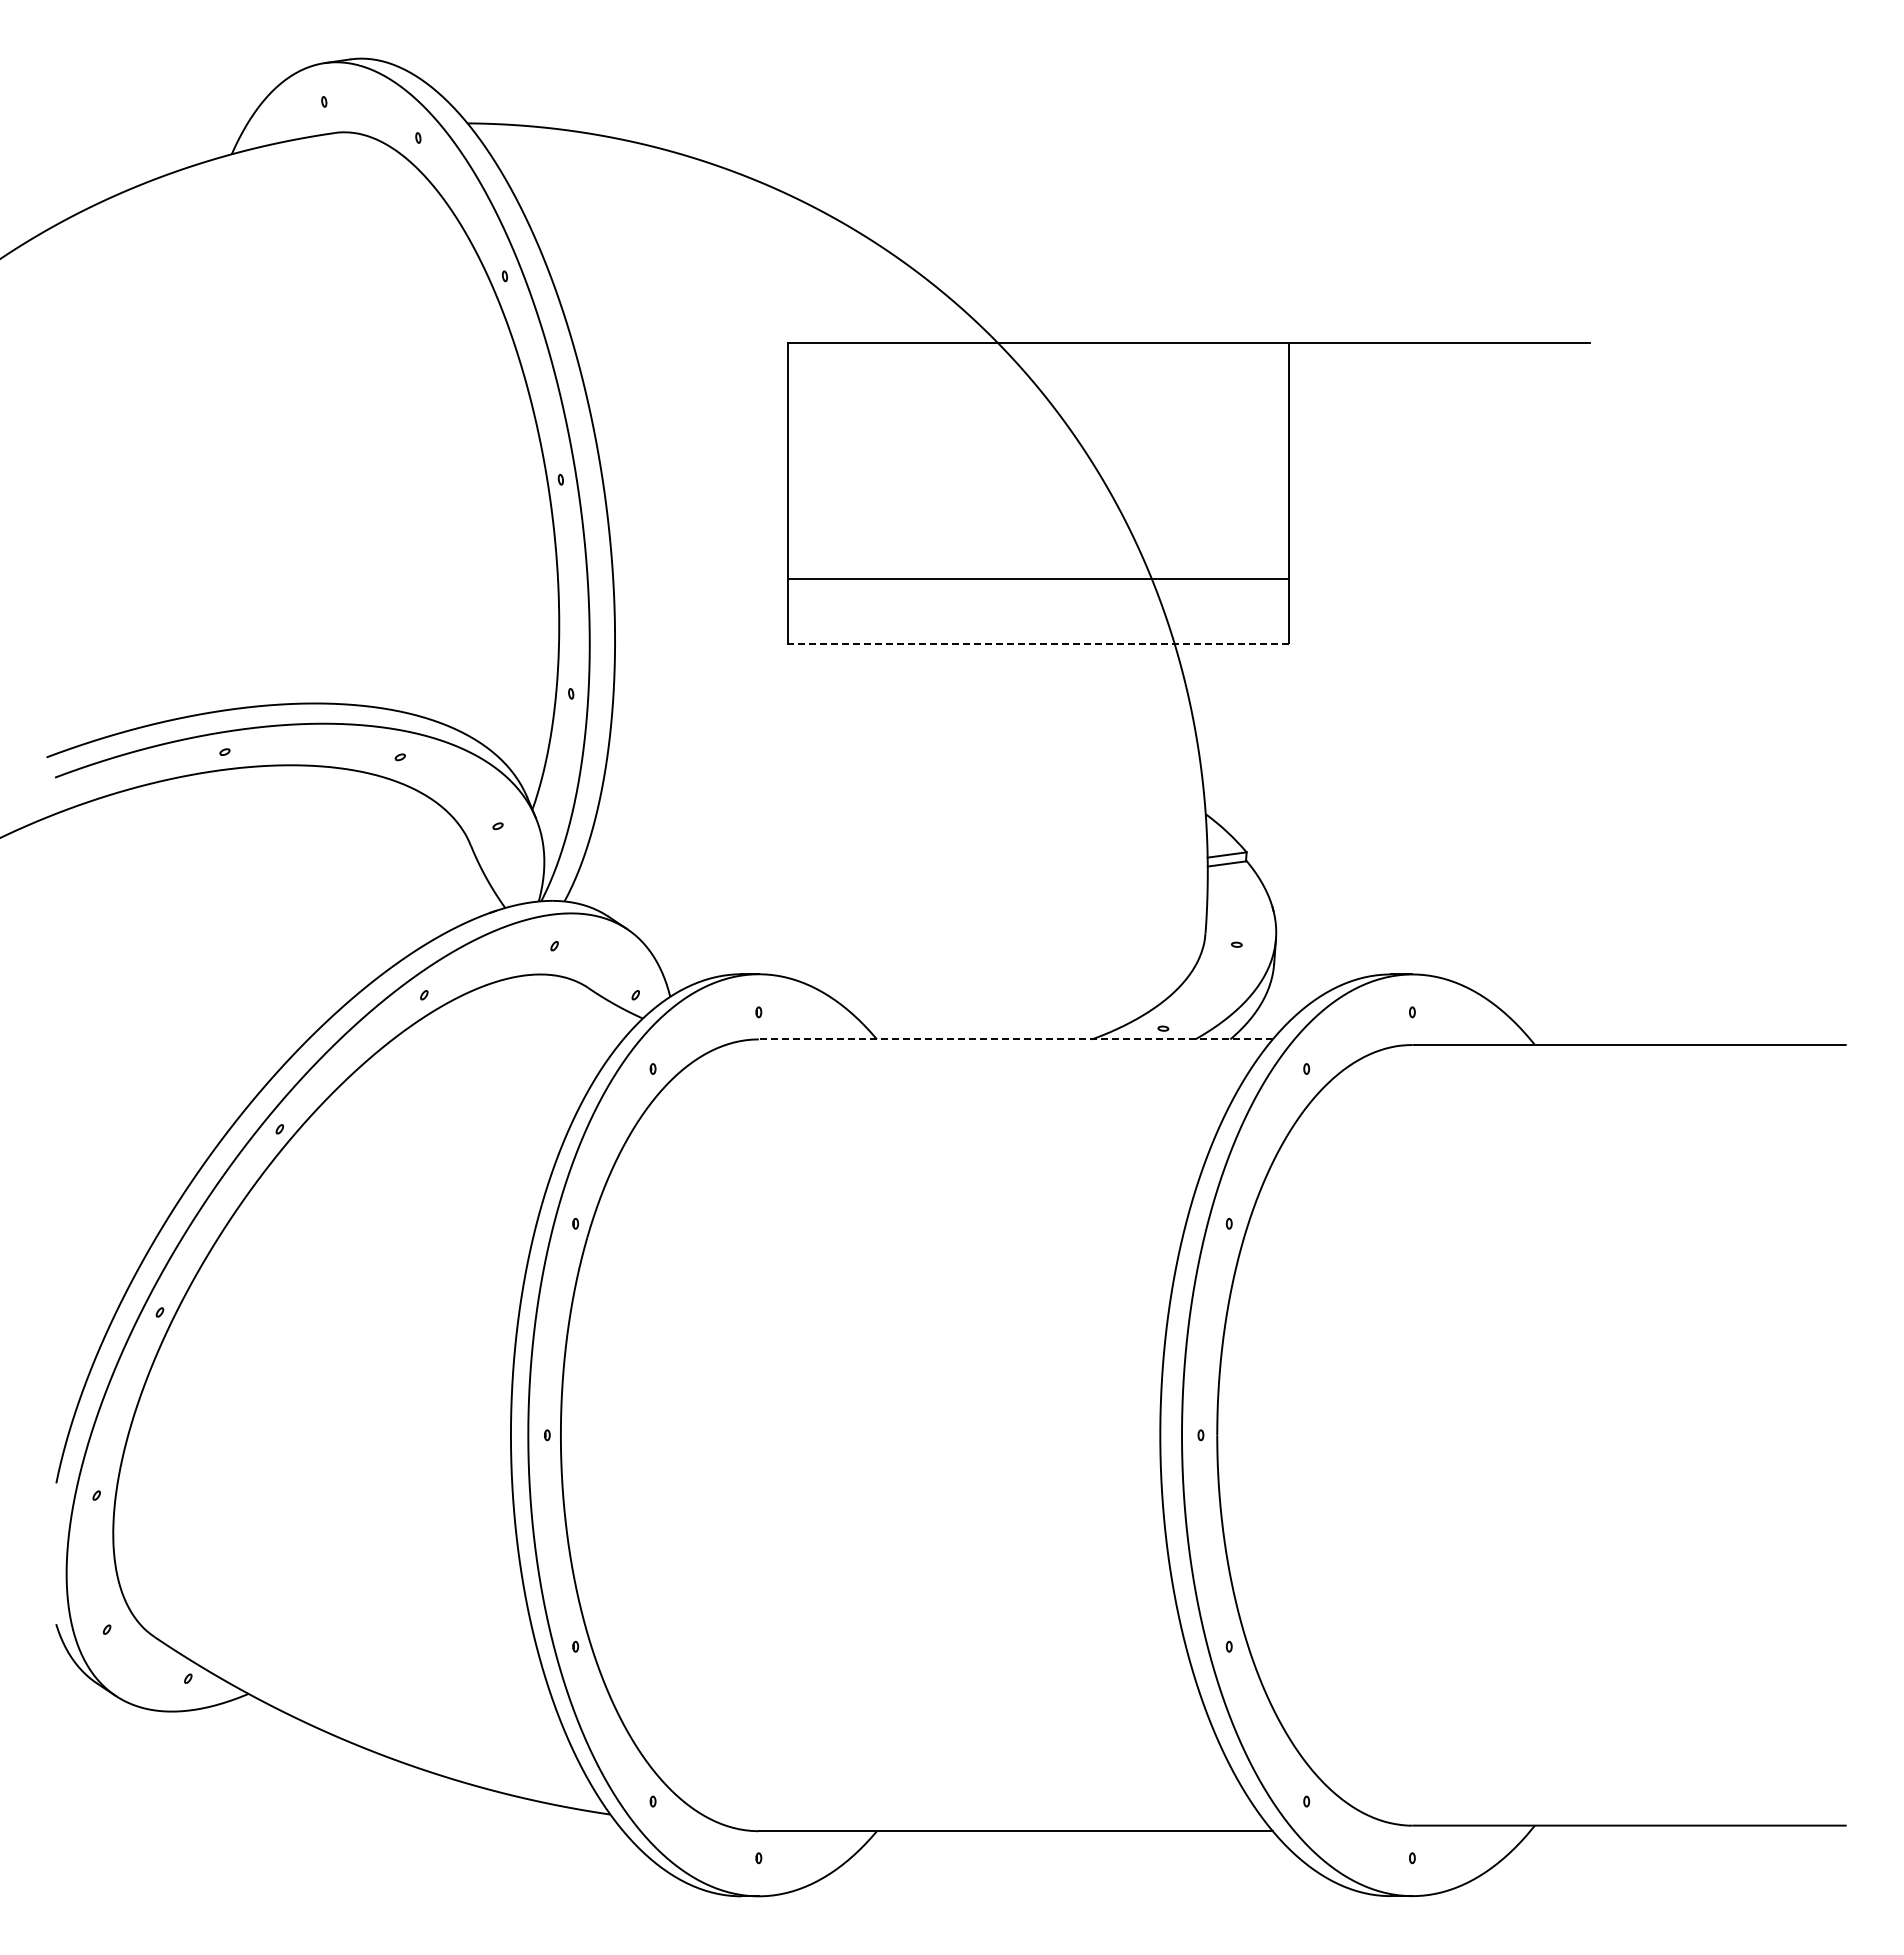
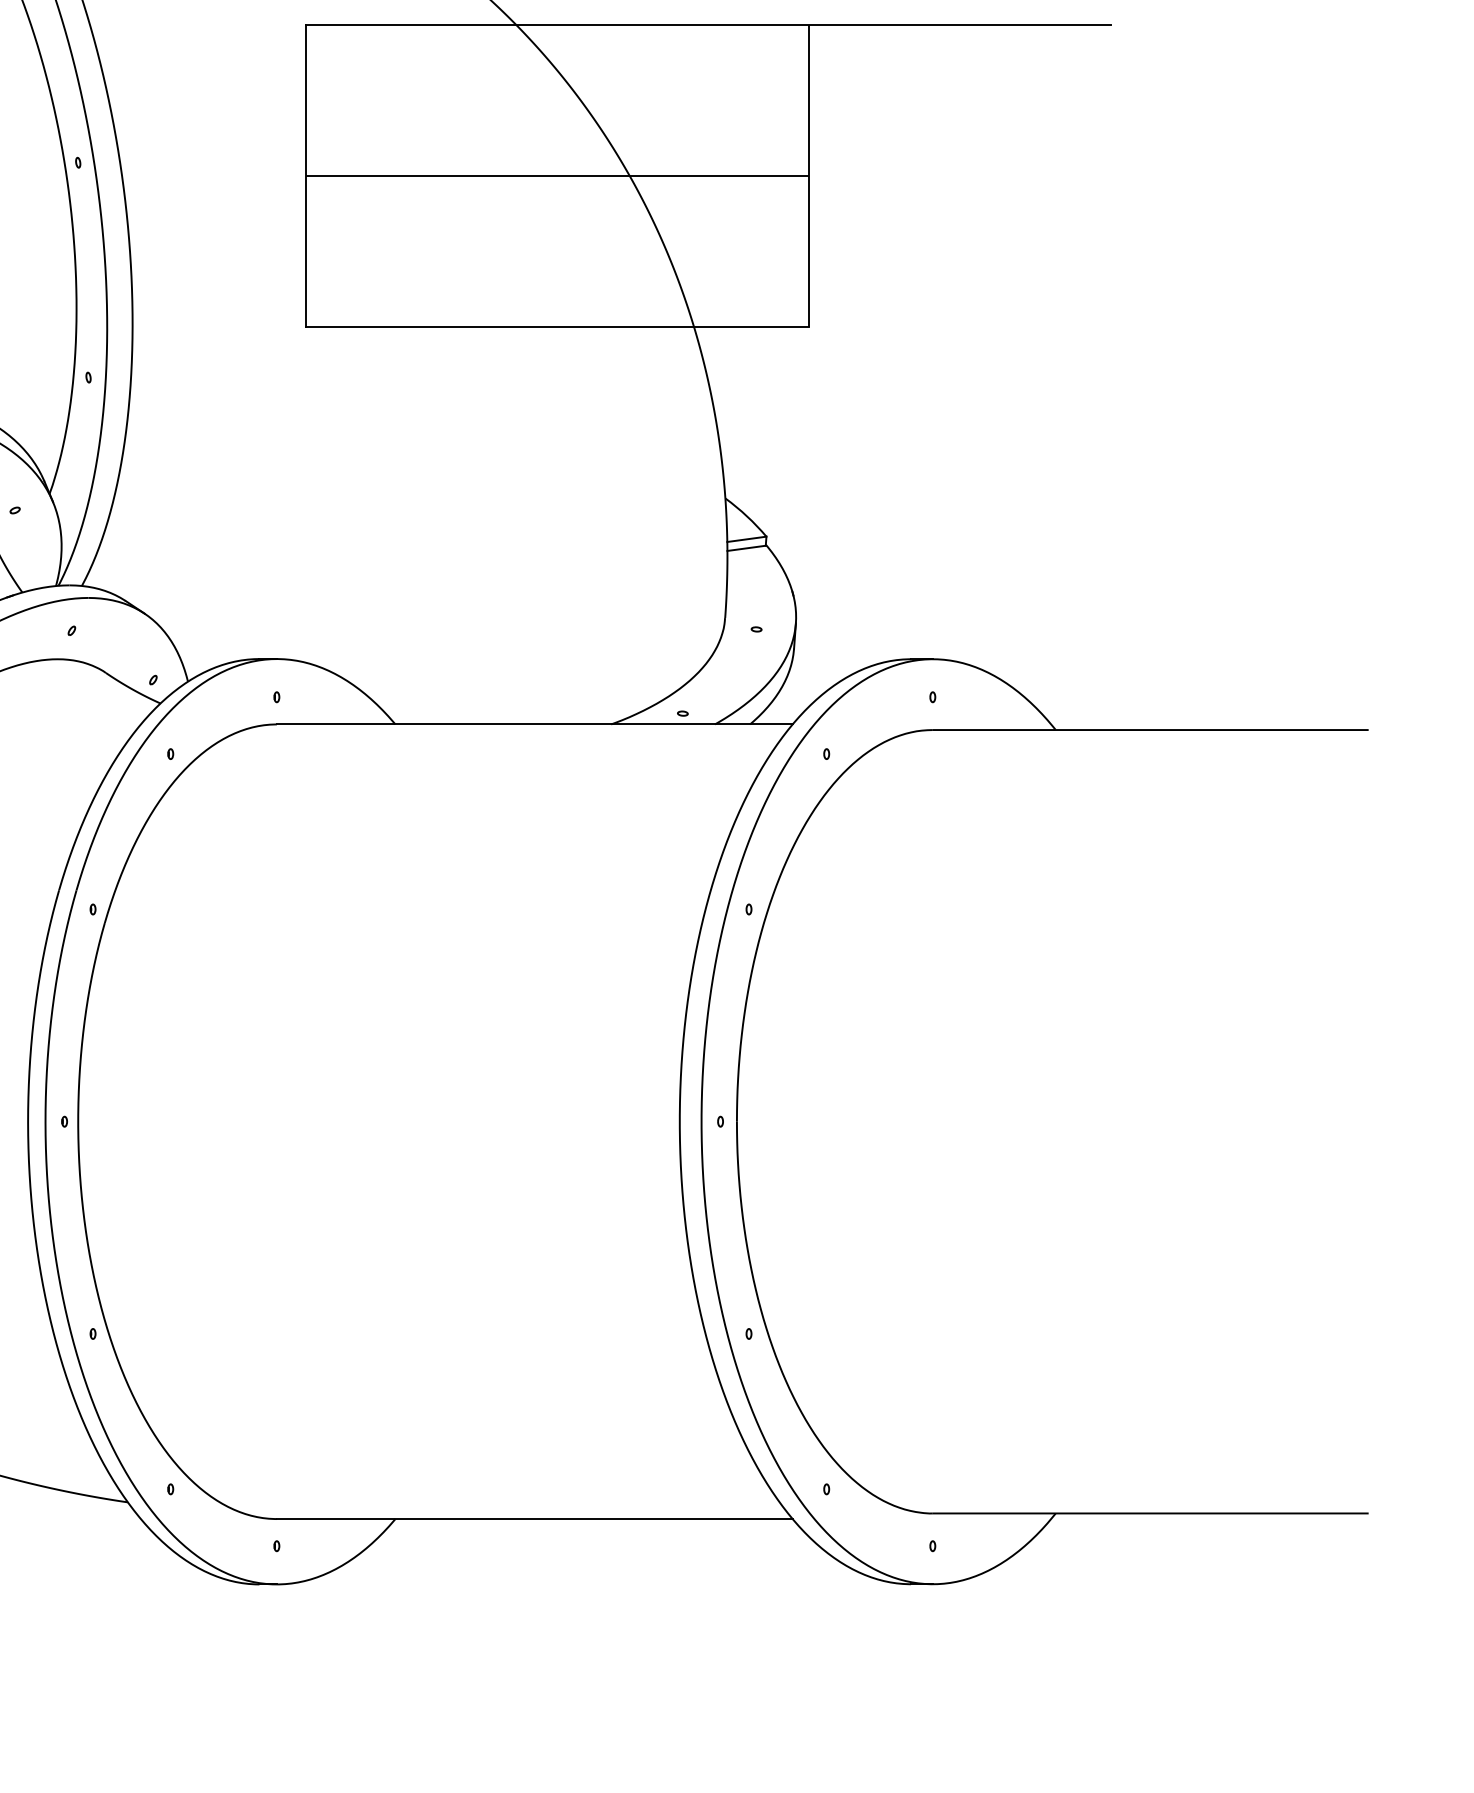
line: (1038, 579) -> (557, 176), moved
line: (1038, 643) -> (557, 327), dashed -> solid
line: (1015, 1039) -> (534, 724), dashed -> solid

